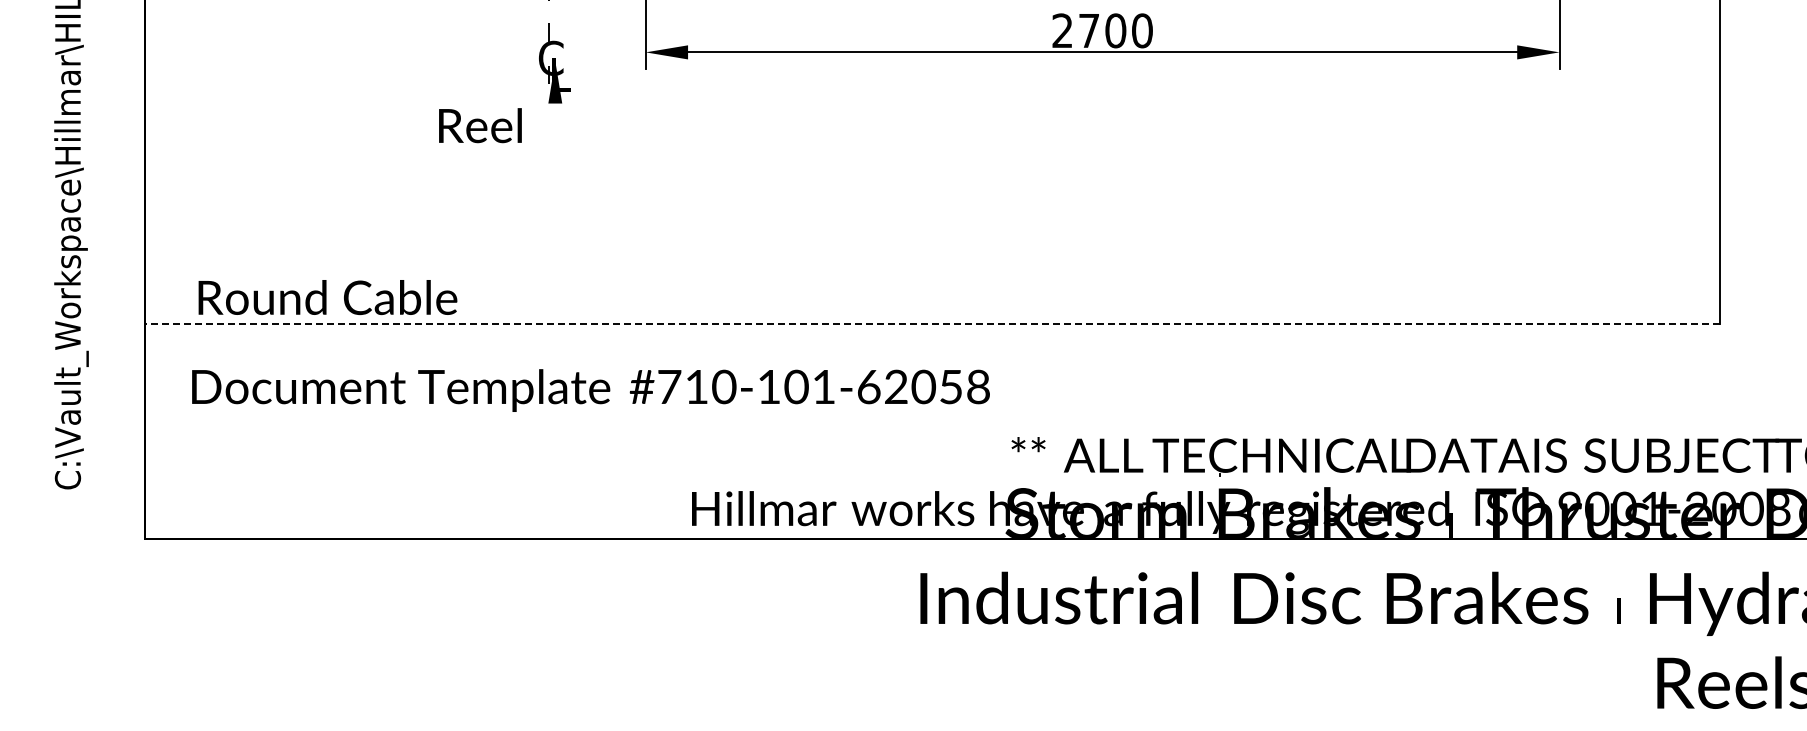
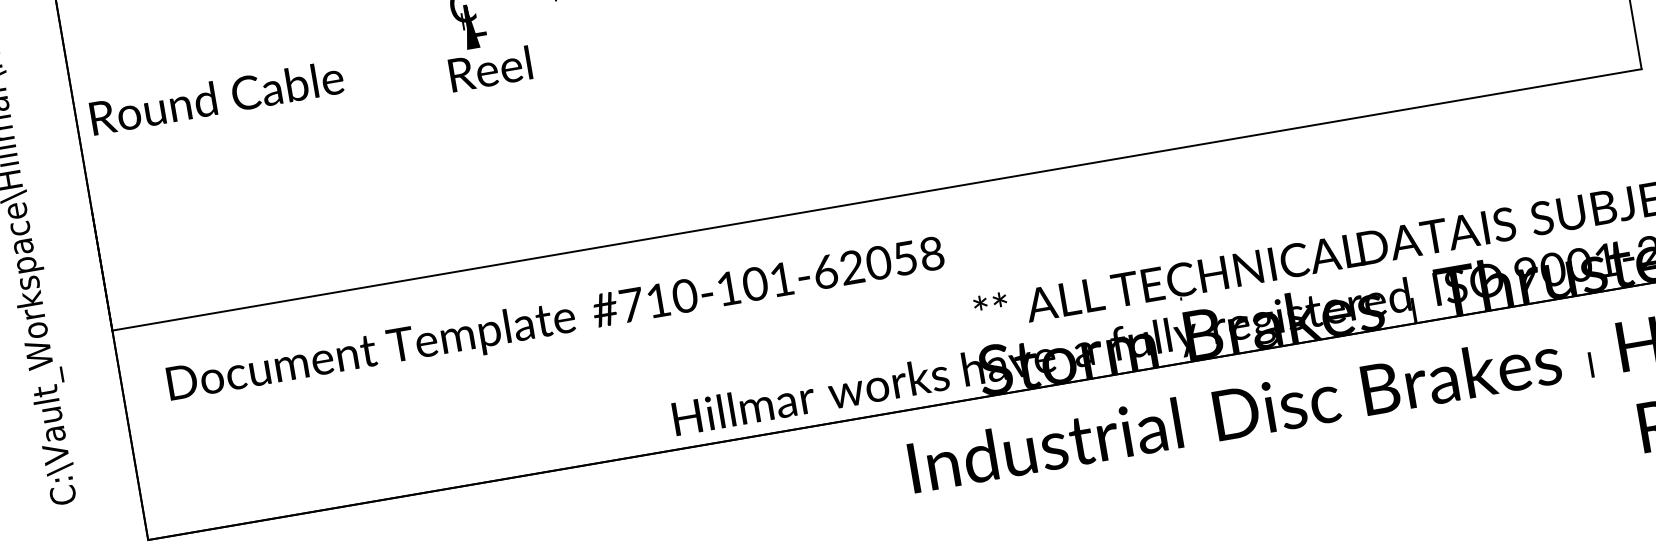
text: (480, 125) -> (490, 68), moved
text: (327, 297) -> (216, 97), moved
line: (932, 323) -> (876, 199), dashed -> solid

